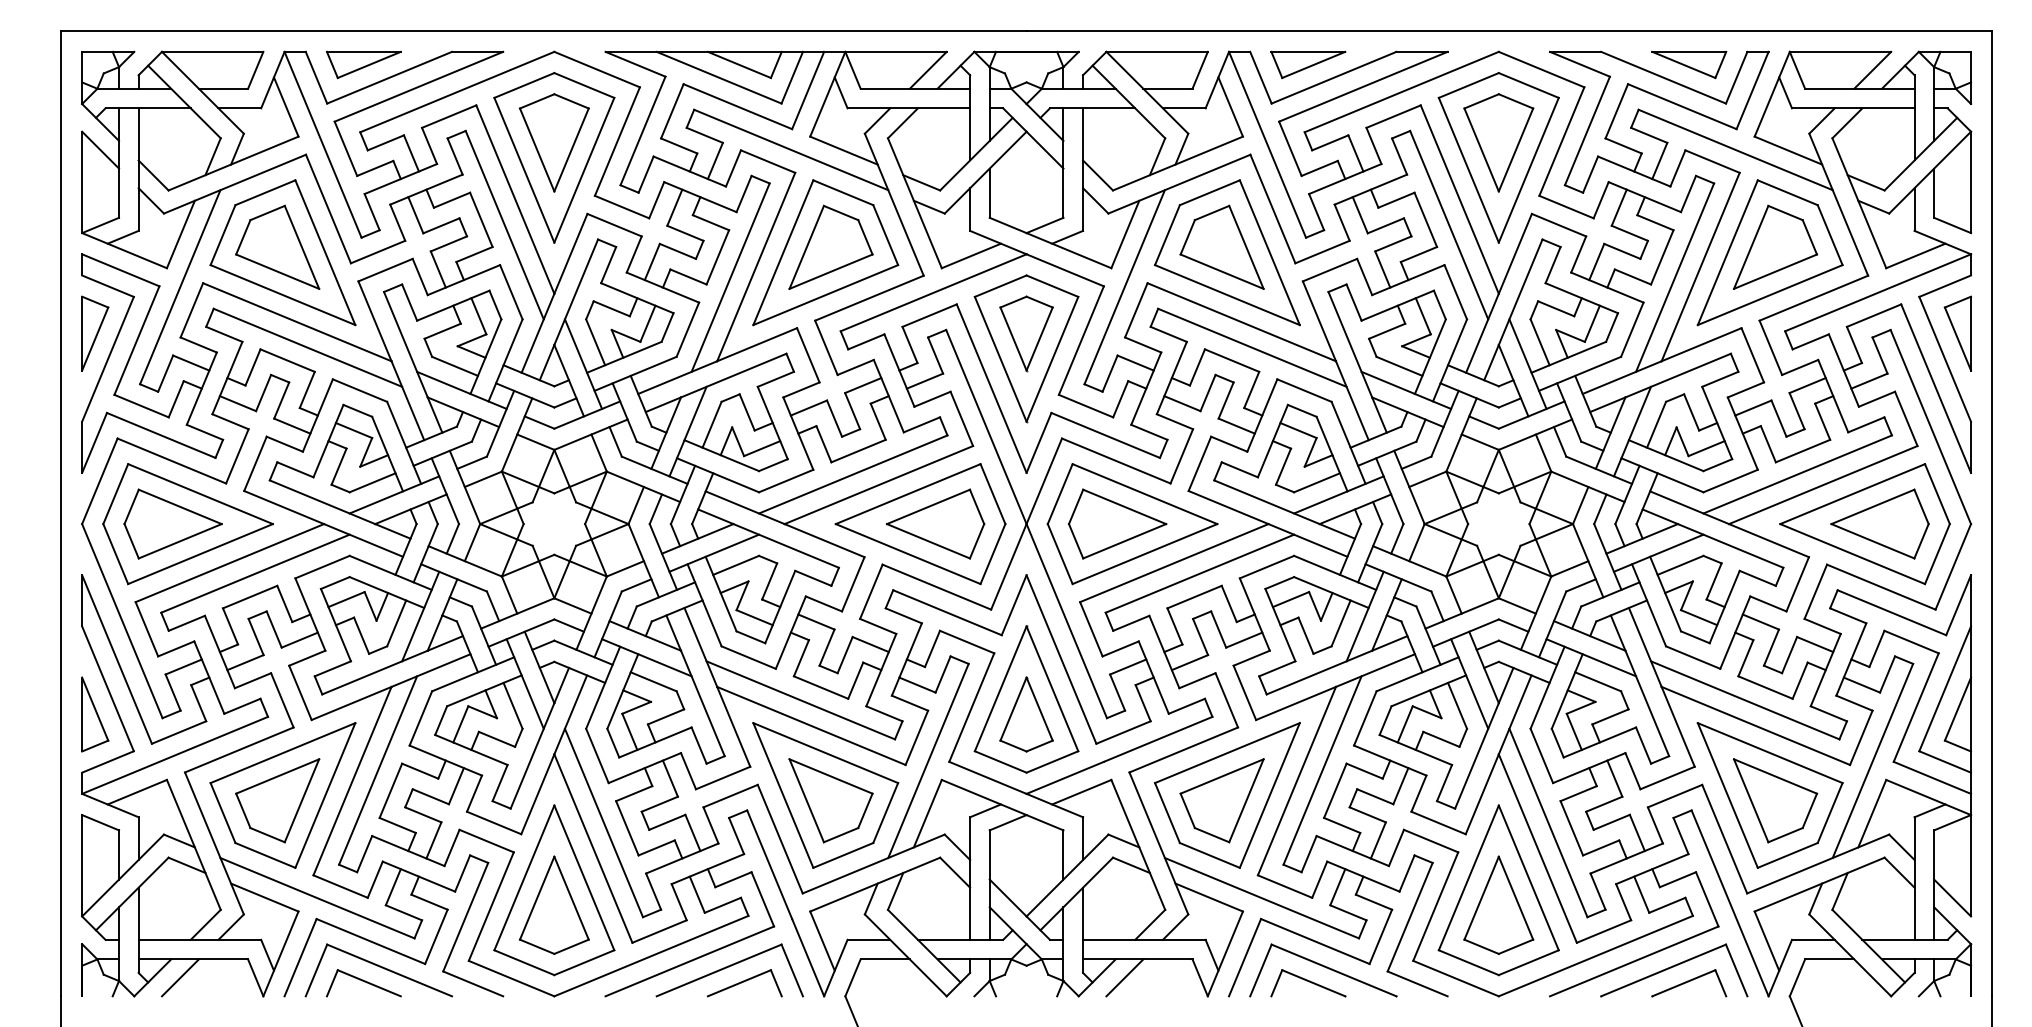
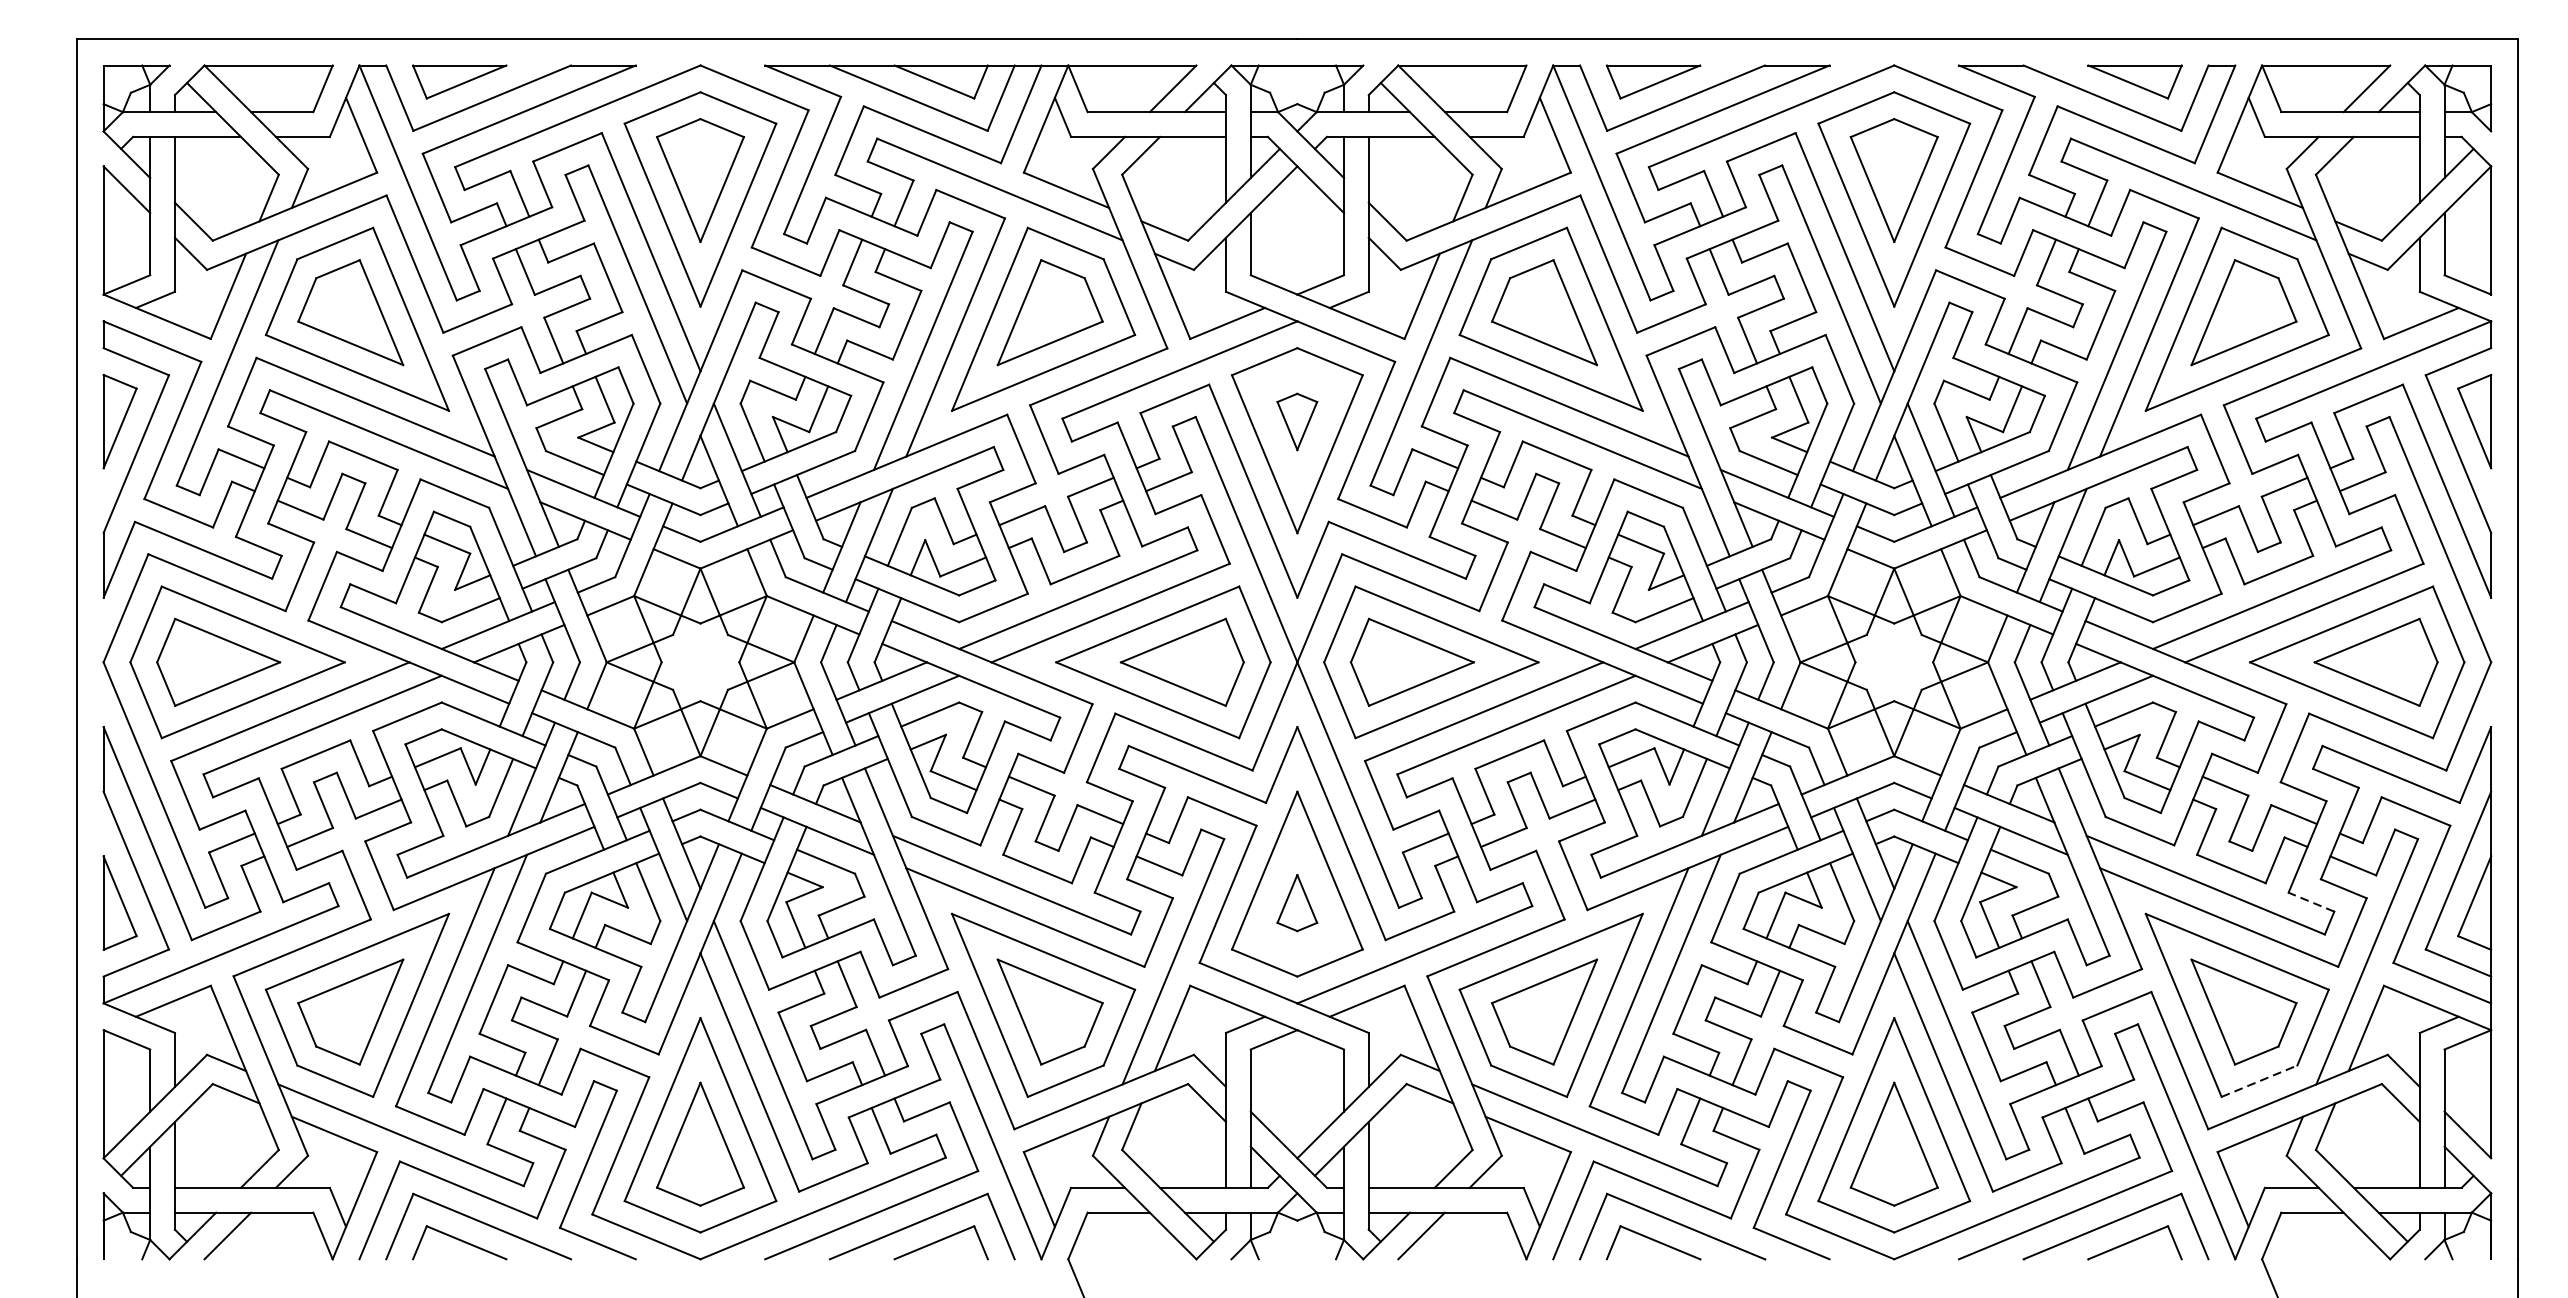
part: (1026, 333) -> (1297, 421), size x0.6
line: (1828, 713) -> (2311, 901), solid -> dashed
part: (1026, 714) -> (1297, 903), size x0.6
line: (1788, 855) -> (2260, 1081), solid -> dashed

